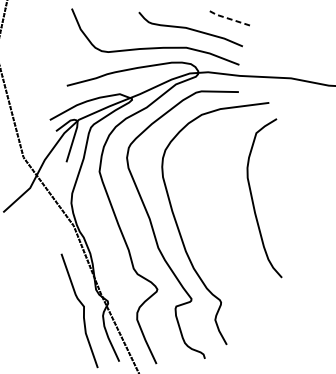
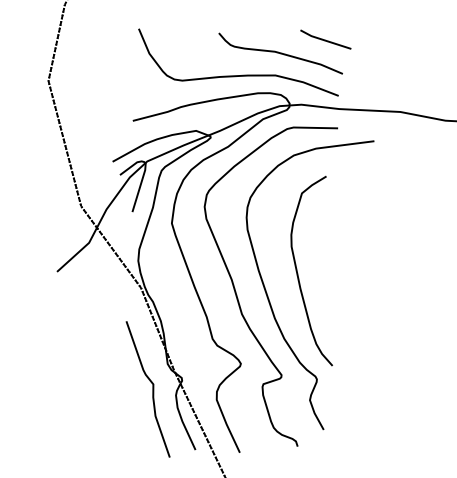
line: (227, 18) -> (324, 40), dashed -> solid
curve: (253, 200) -> (298, 273), moved

